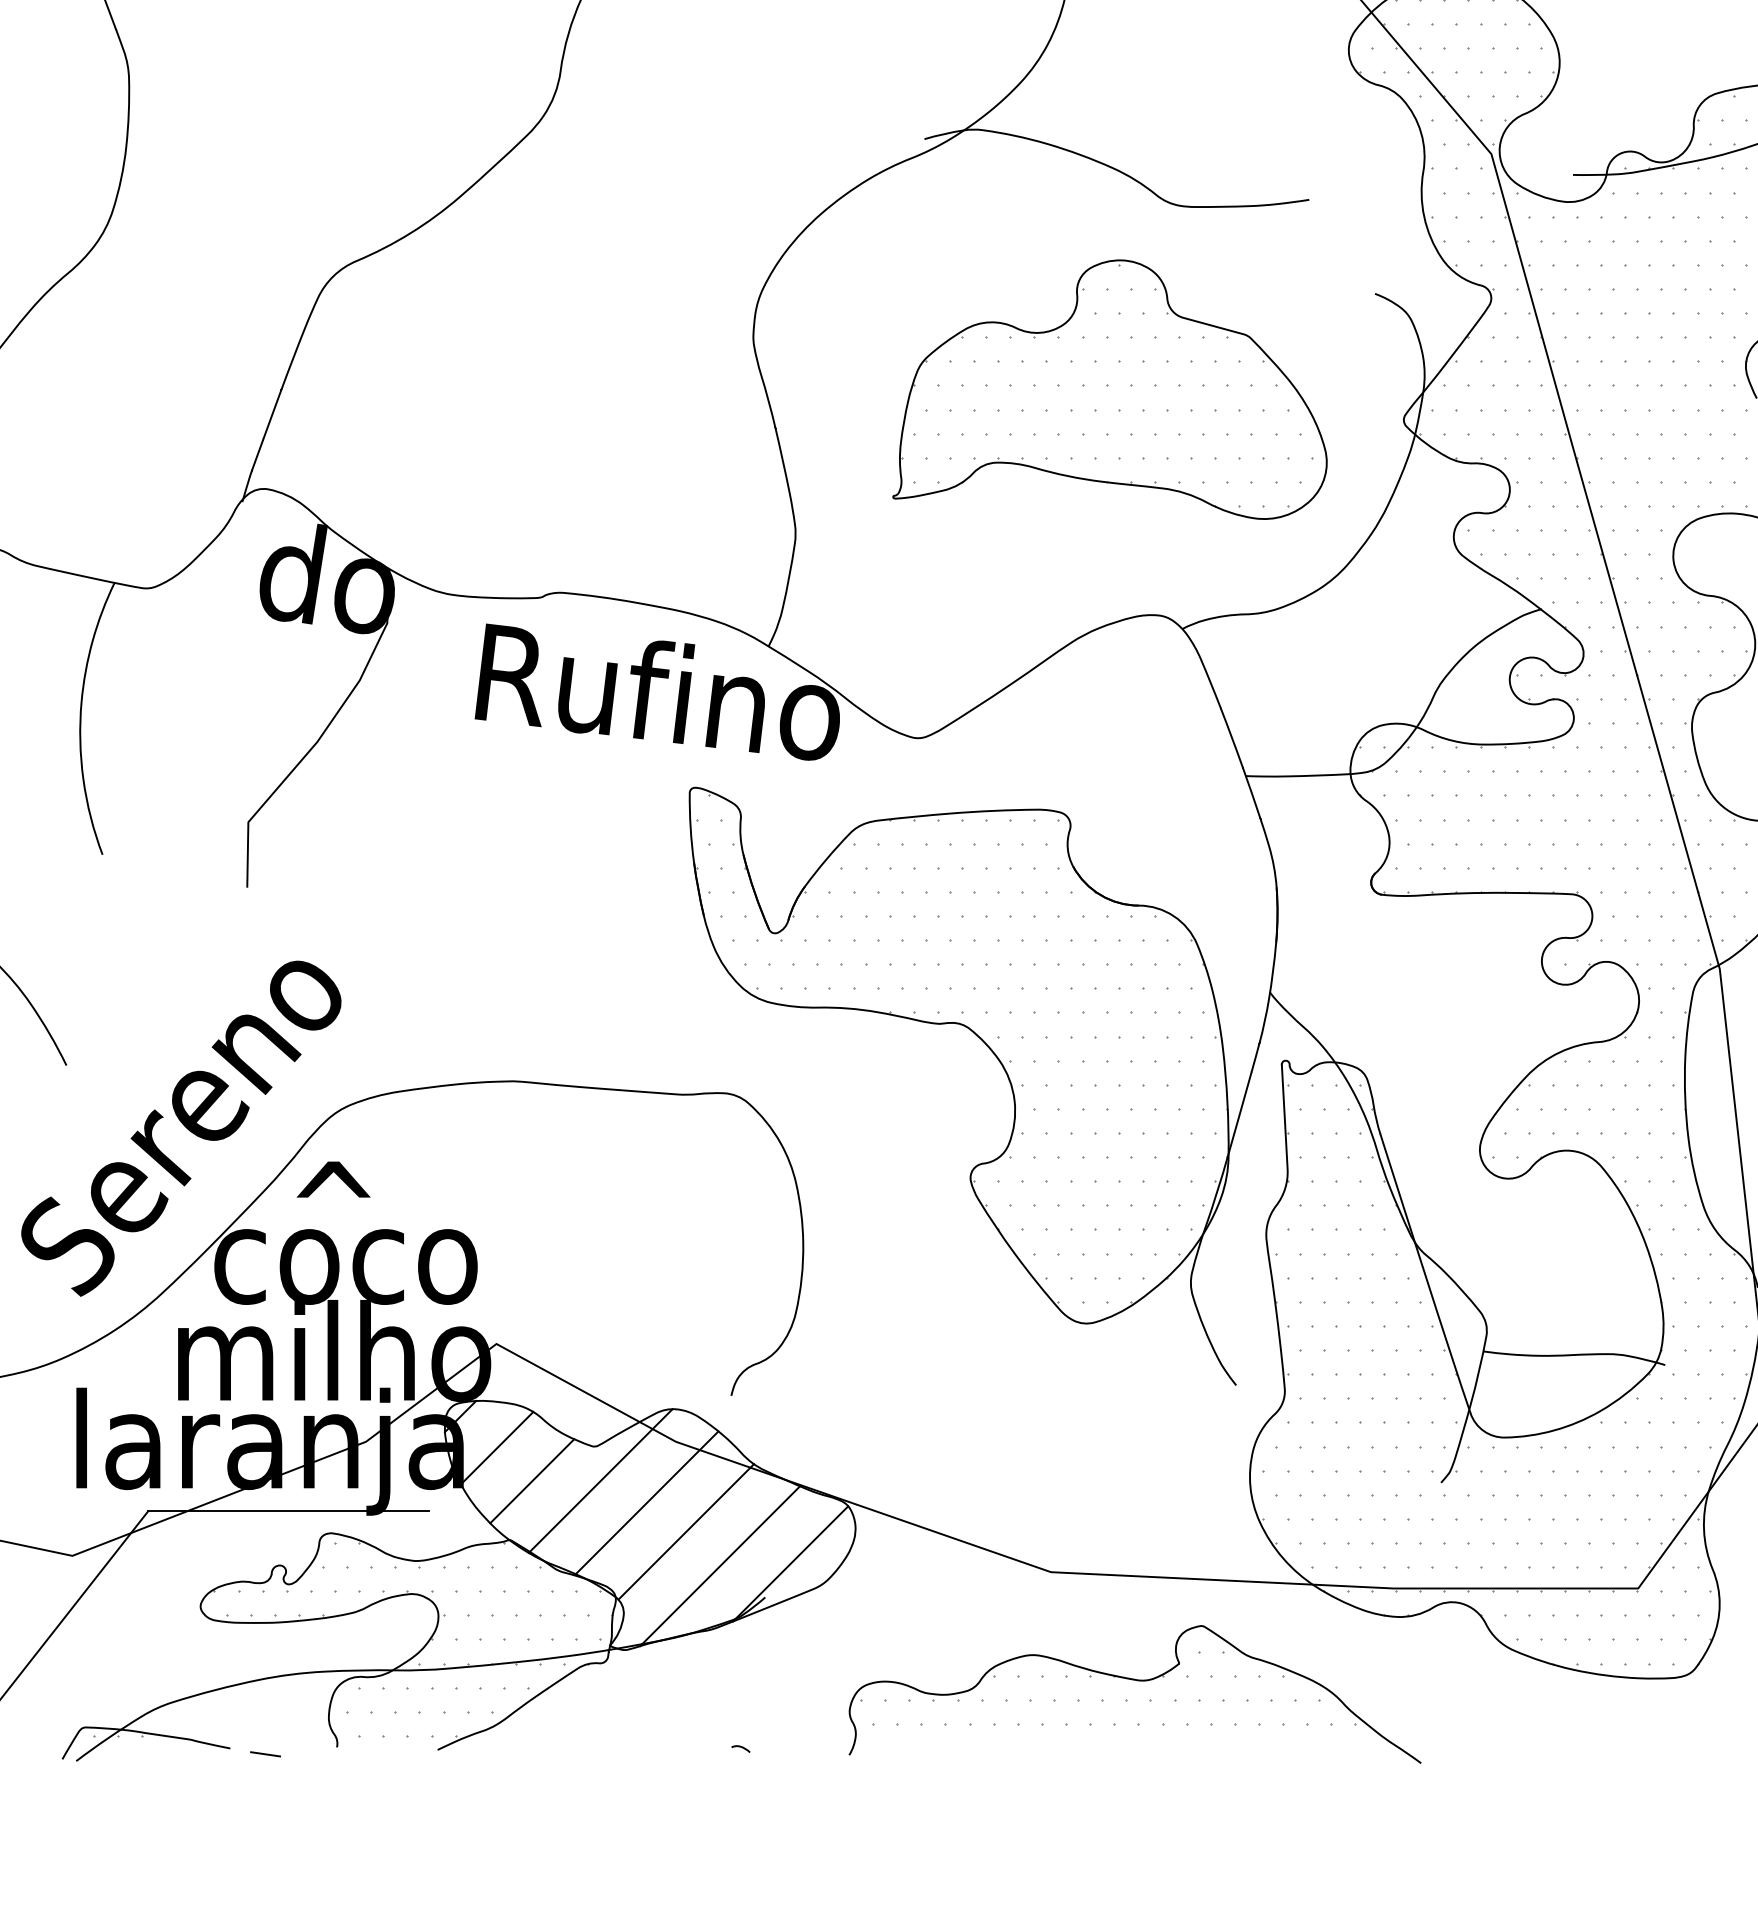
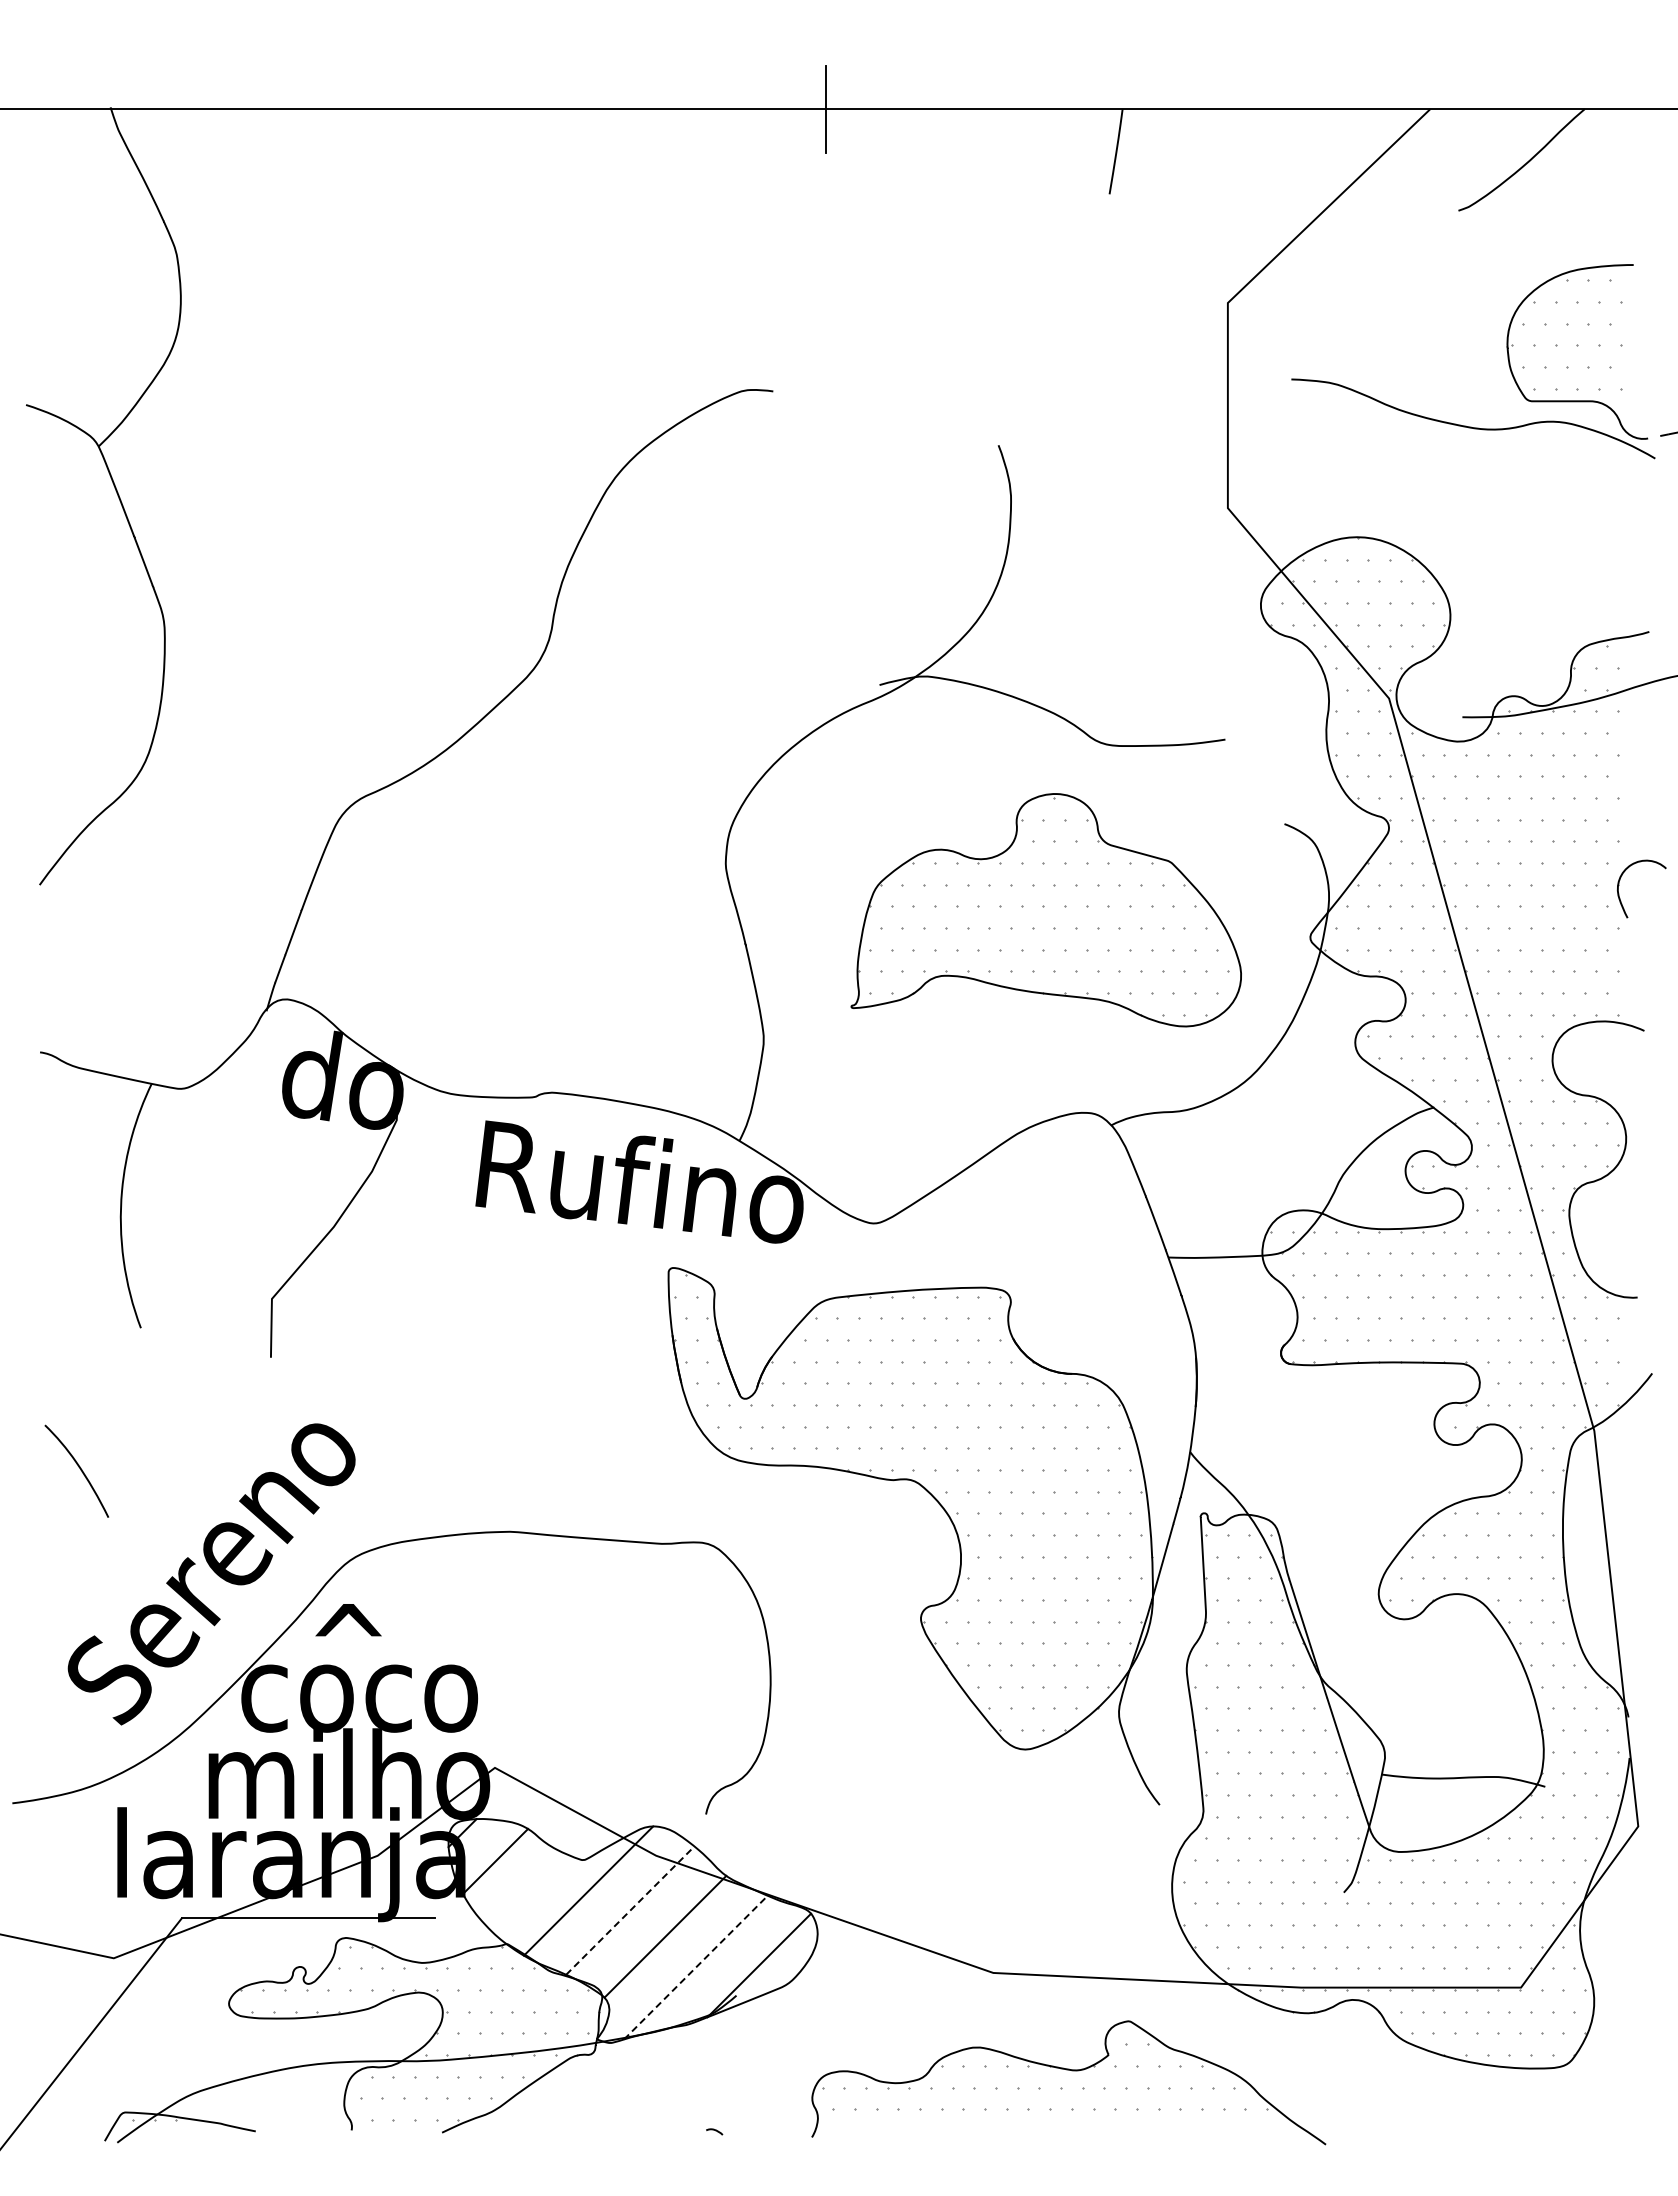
line: (531, 1481) -> (526, 1891), removed
line: (647, 1502) -> (630, 1910), solid -> dashed
line: (719, 1566) -> (695, 1967), solid -> dashed
line: (265, 1754) -> (287, 2136), removed

